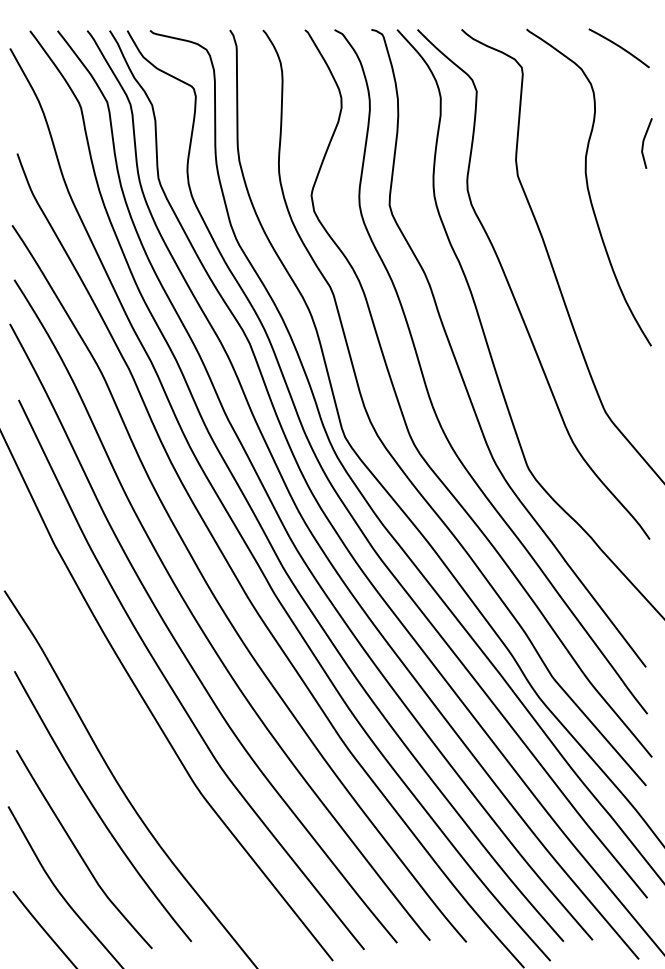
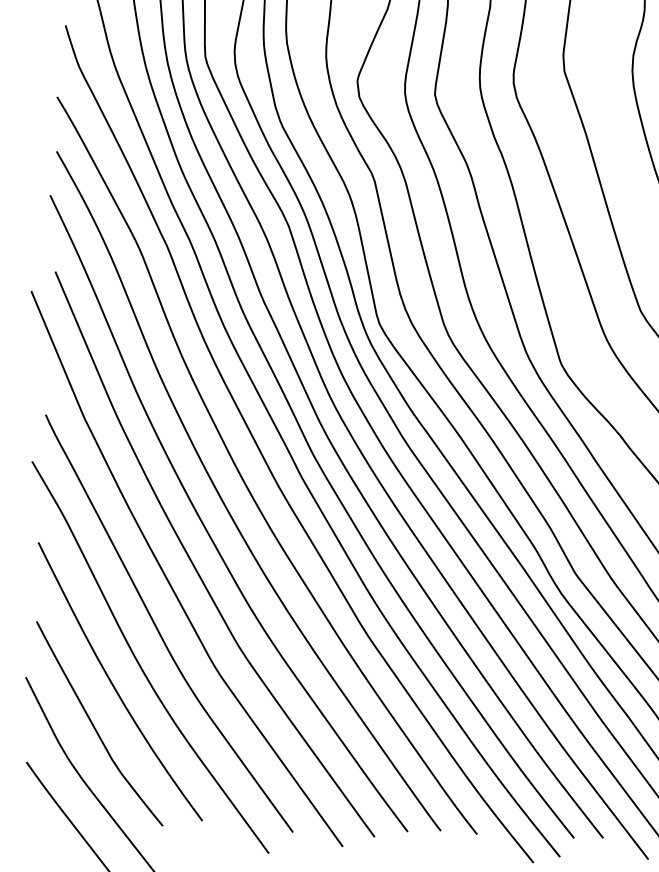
curve: (139, 753) -> (159, 630), added

